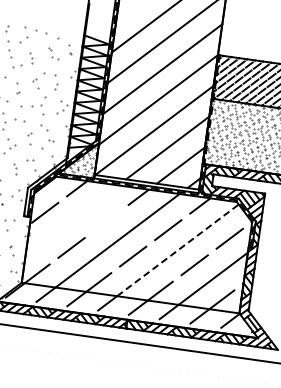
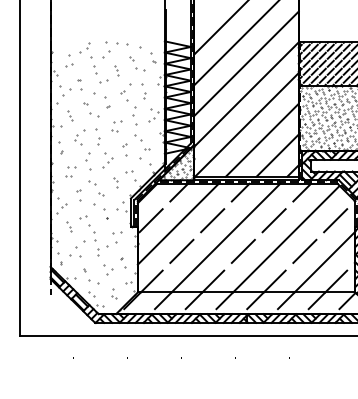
part: (53, 53) -> (137, 63), size x1.43
part: (23, 113) -> (116, 126), size x0.62
line: (71, 219) -> (177, 223), added
line: (106, 221) -> (212, 220), added
line: (178, 249) -> (286, 238), dashed -> solid

